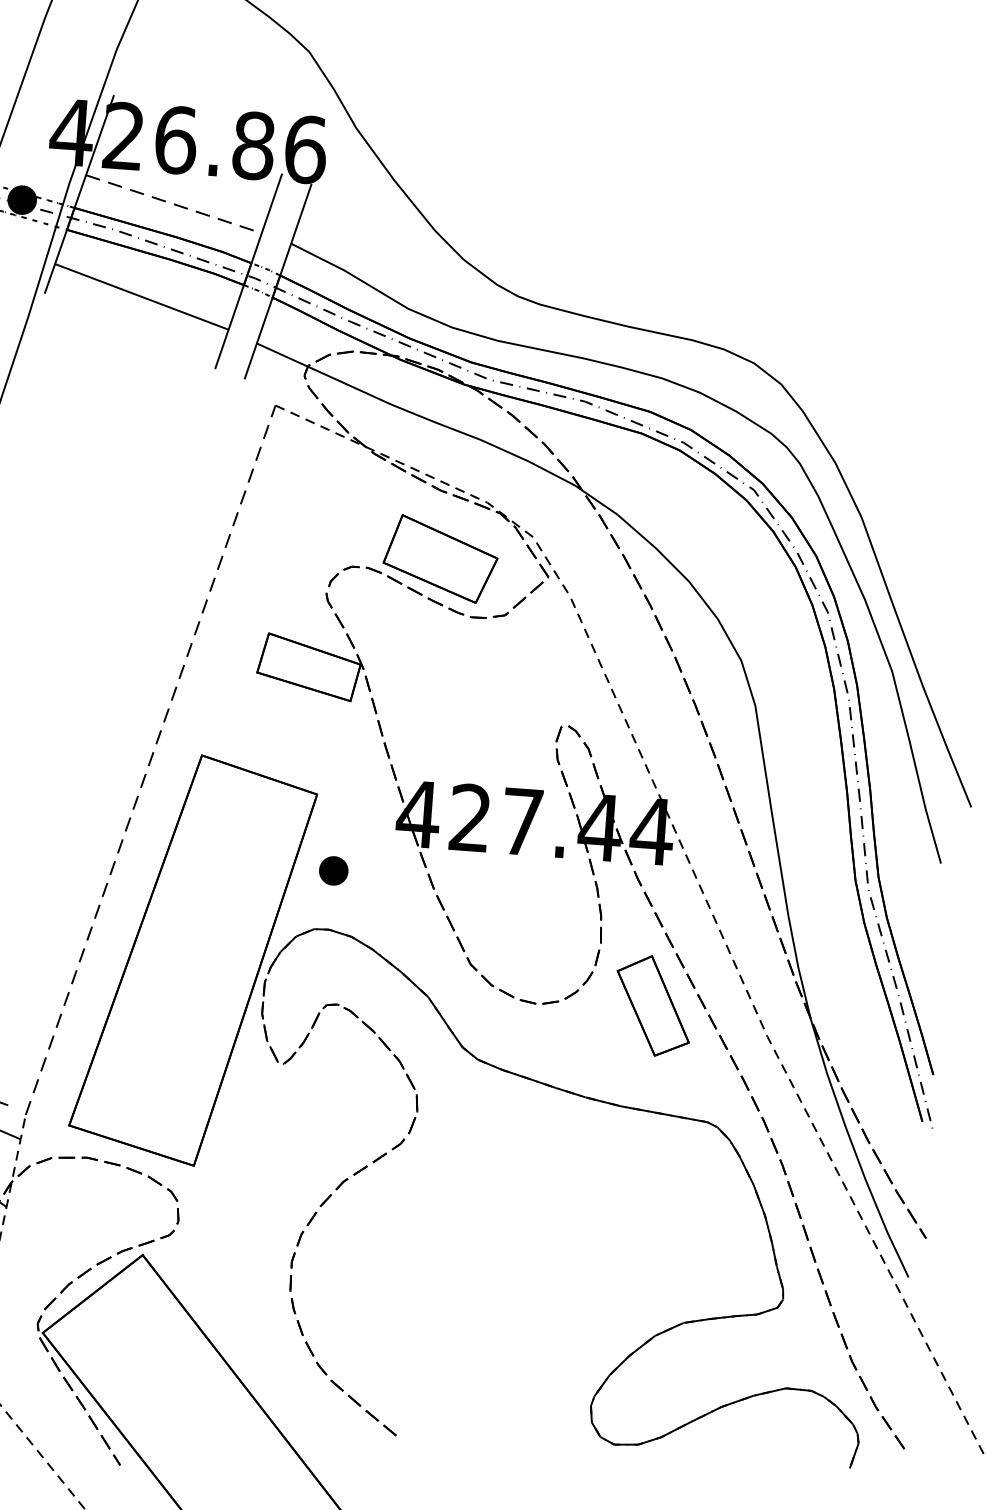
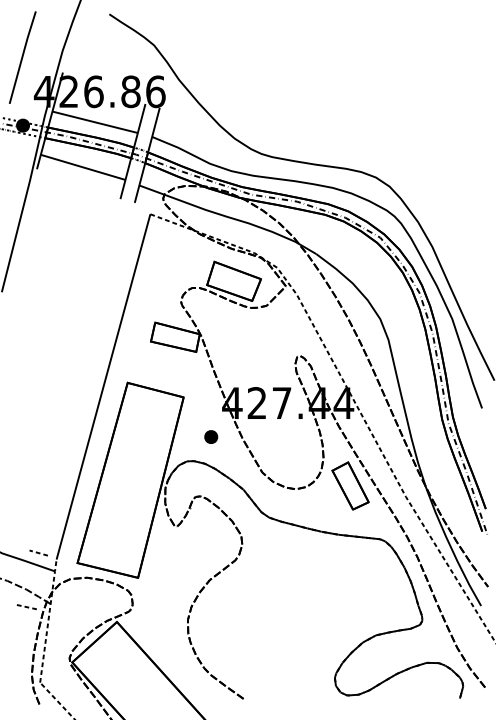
line: (174, 204) -> (95, 122), dashed -> solid
line: (150, 759) -> (103, 386), dashed -> solid
part: (334, 869) -> (211, 436), moved

